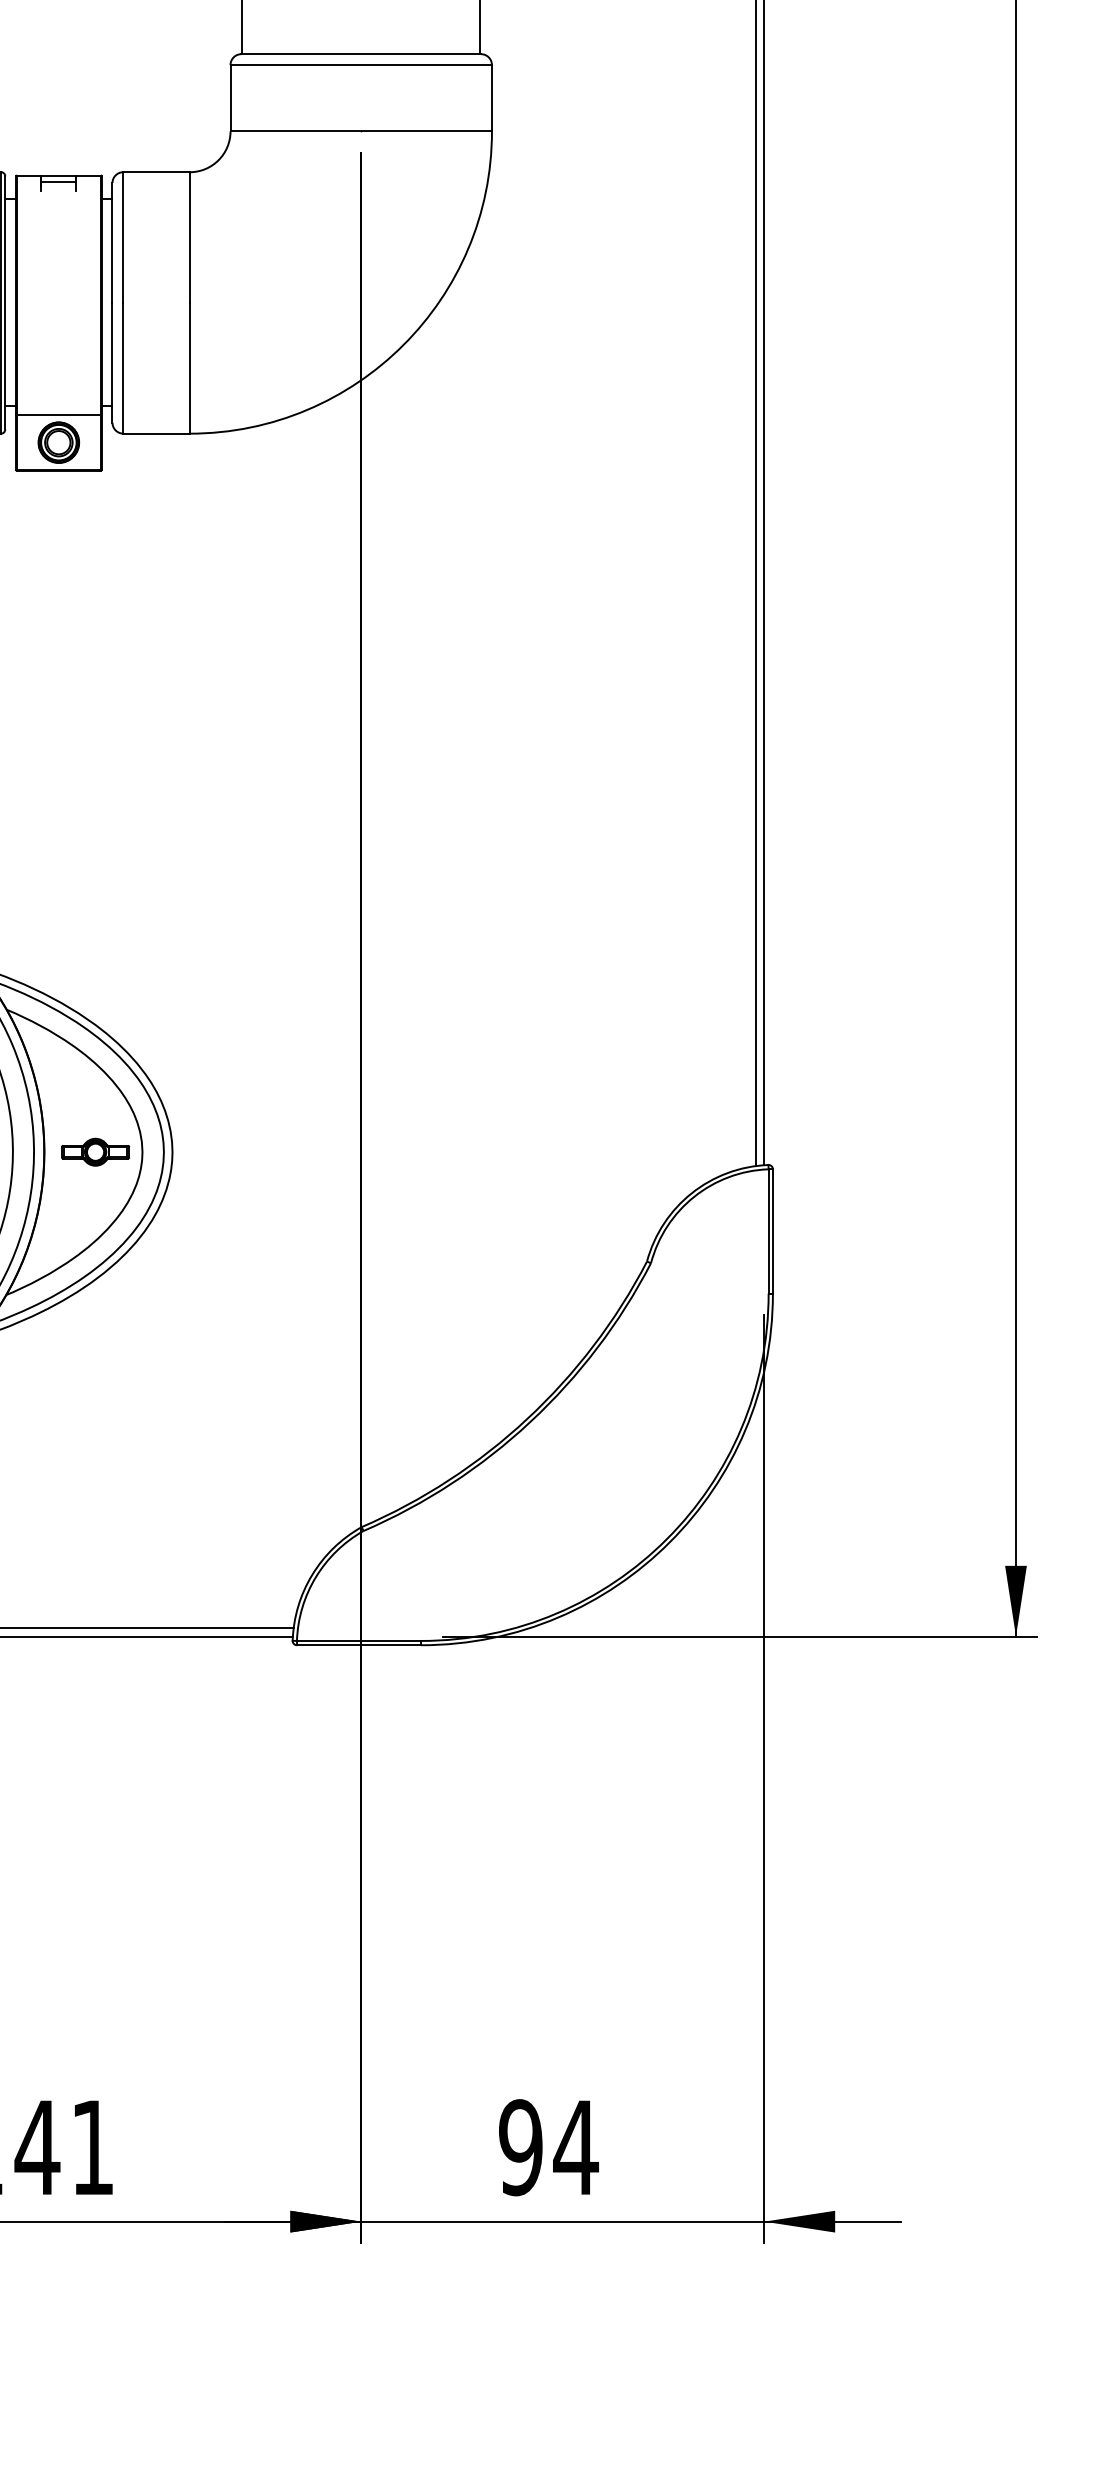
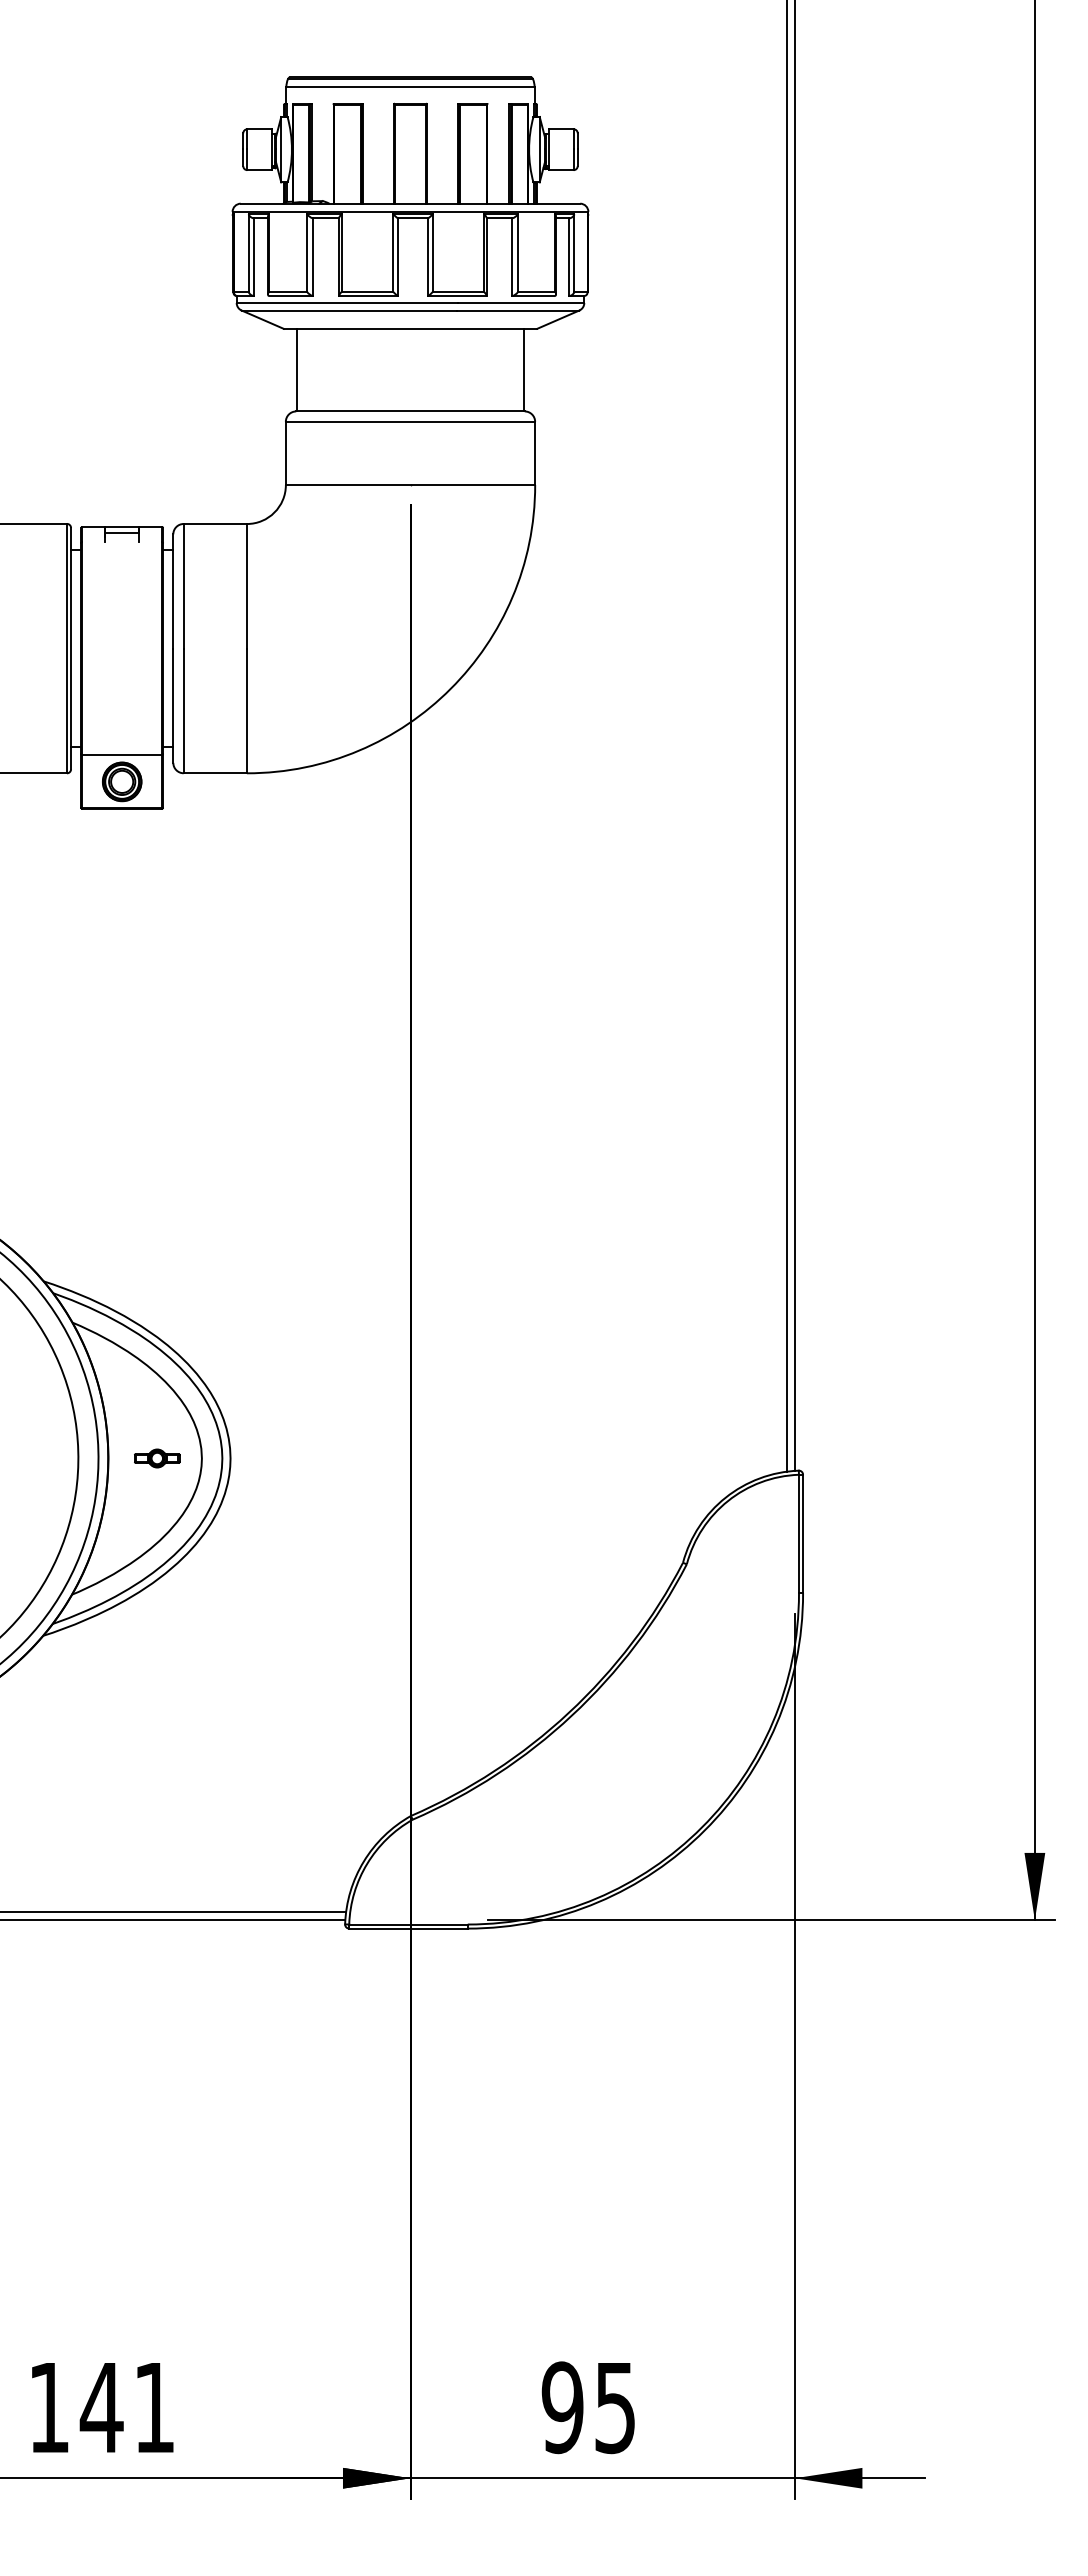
part: (95, 1152) -> (157, 1458), size x0.7
text: (576, 2148) -> (615, 2408), 94 -> 95

